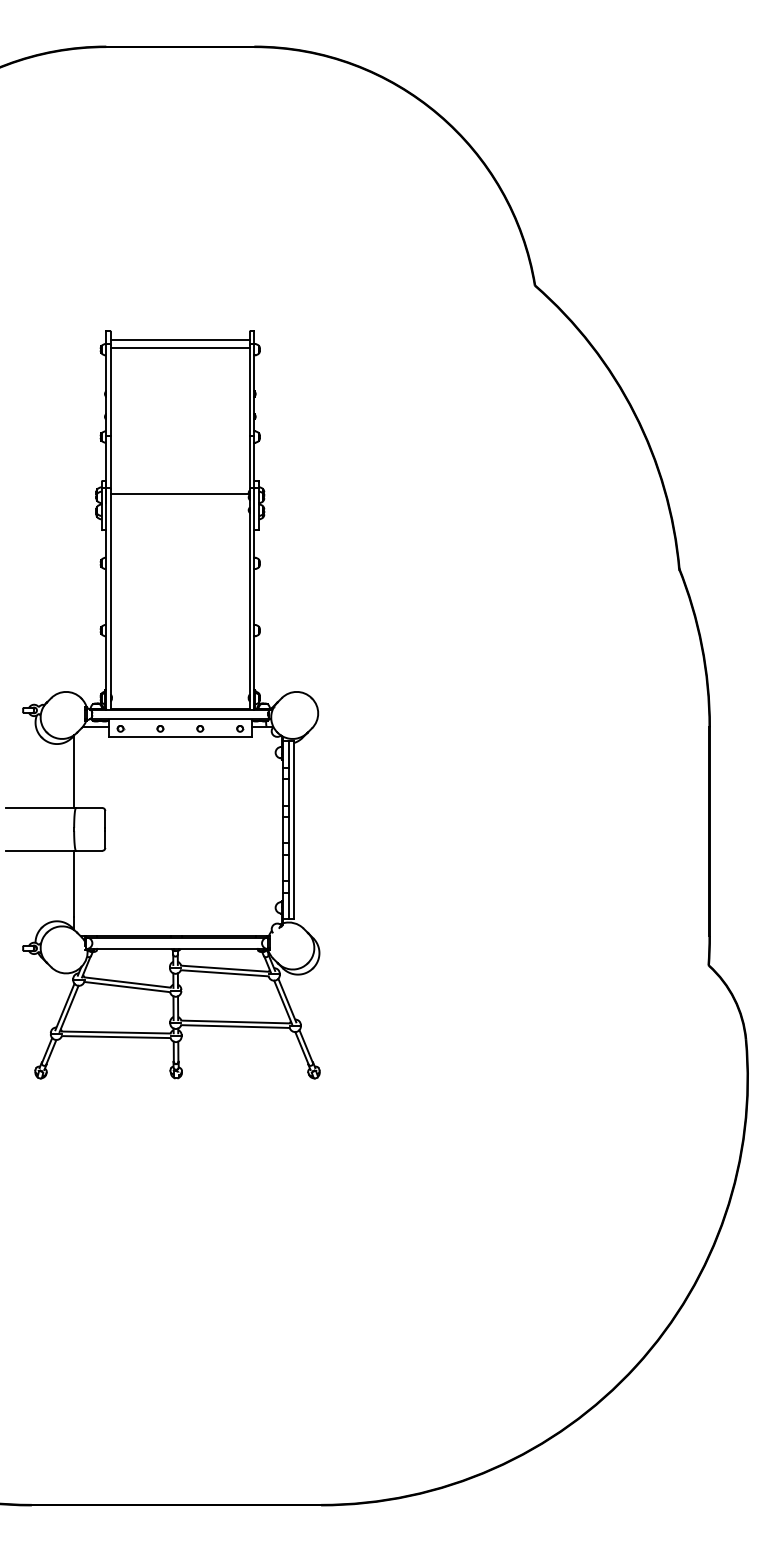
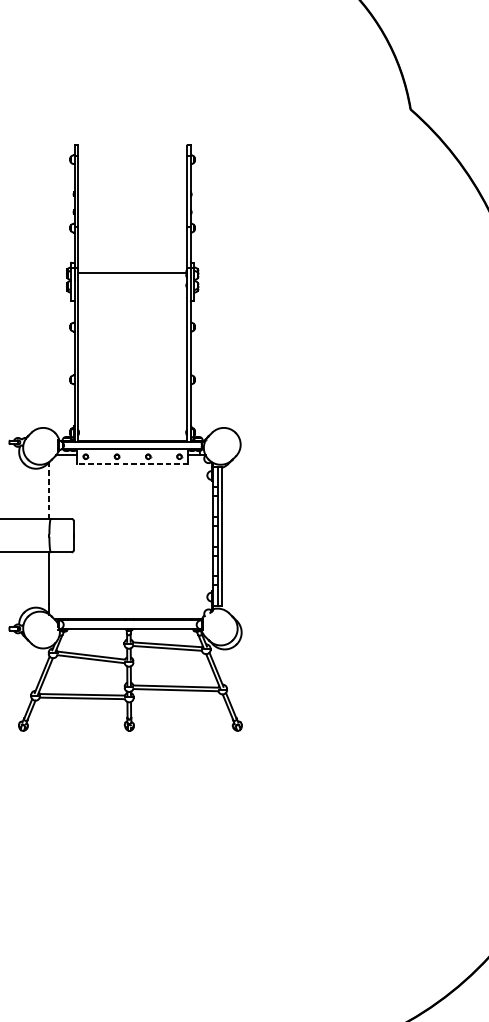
line: (180, 339) -> (132, 151), removed
line: (180, 347) -> (132, 157), removed
line: (179, 737) -> (131, 463), solid -> dashed
line: (74, 772) -> (49, 491), solid -> dashed

